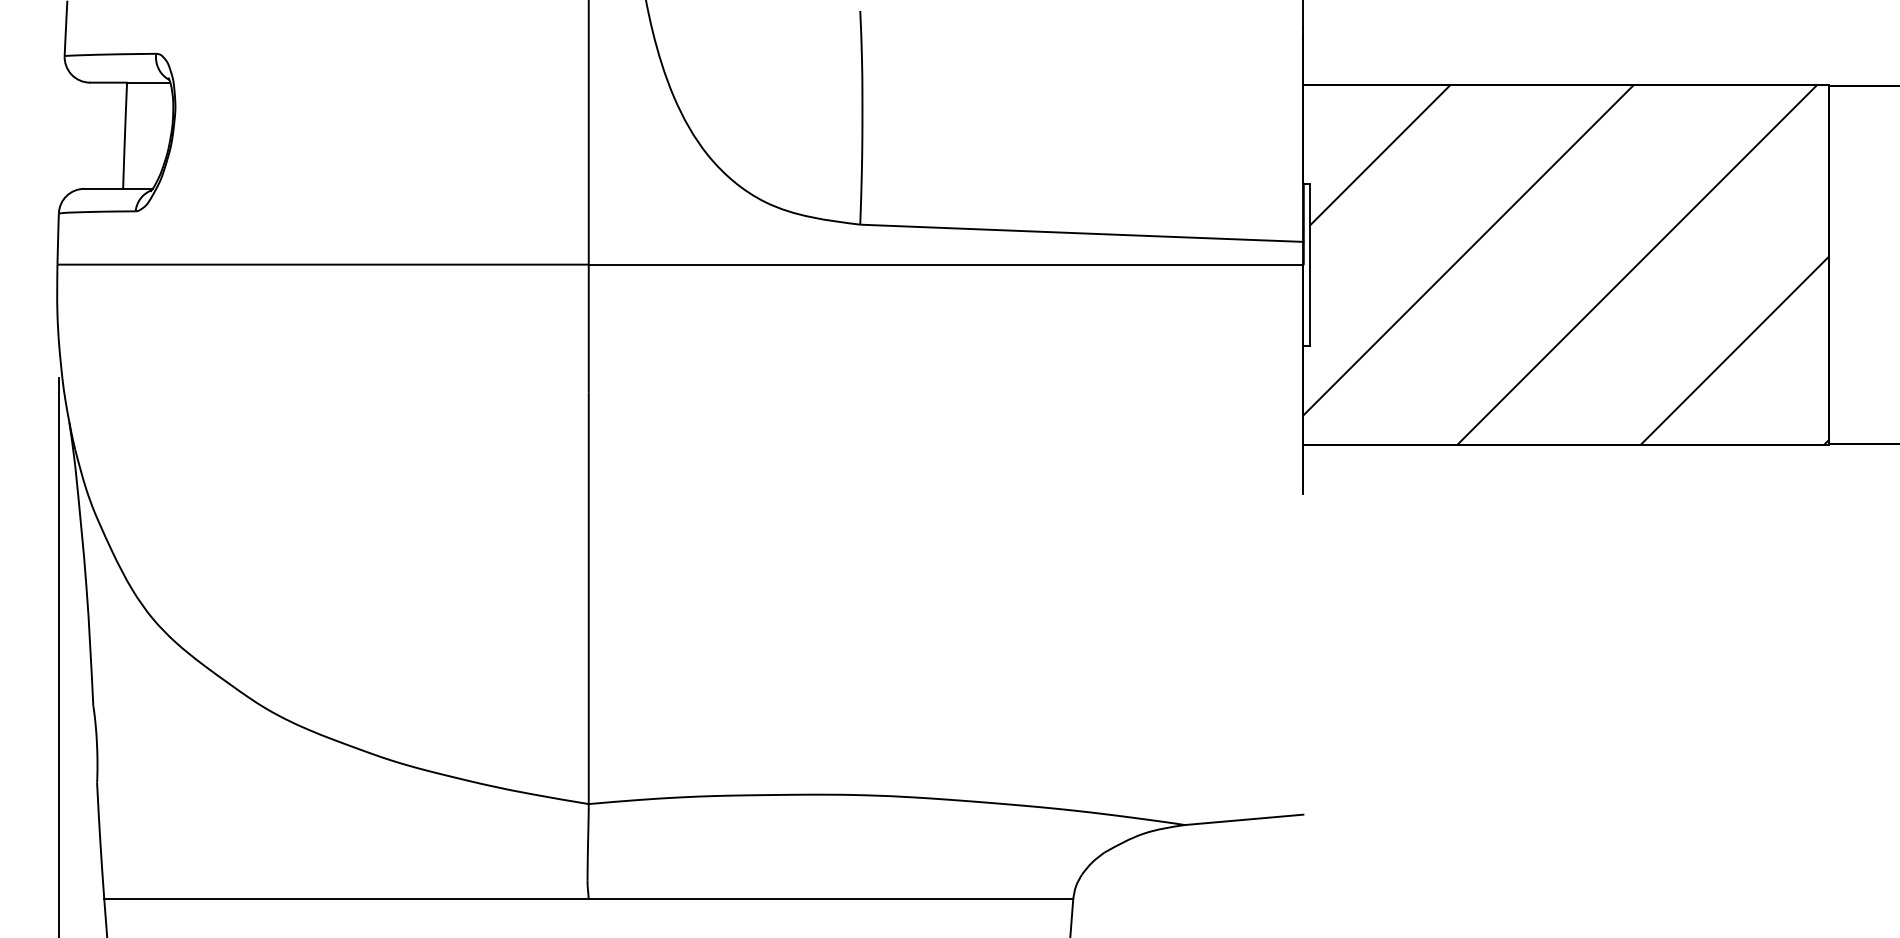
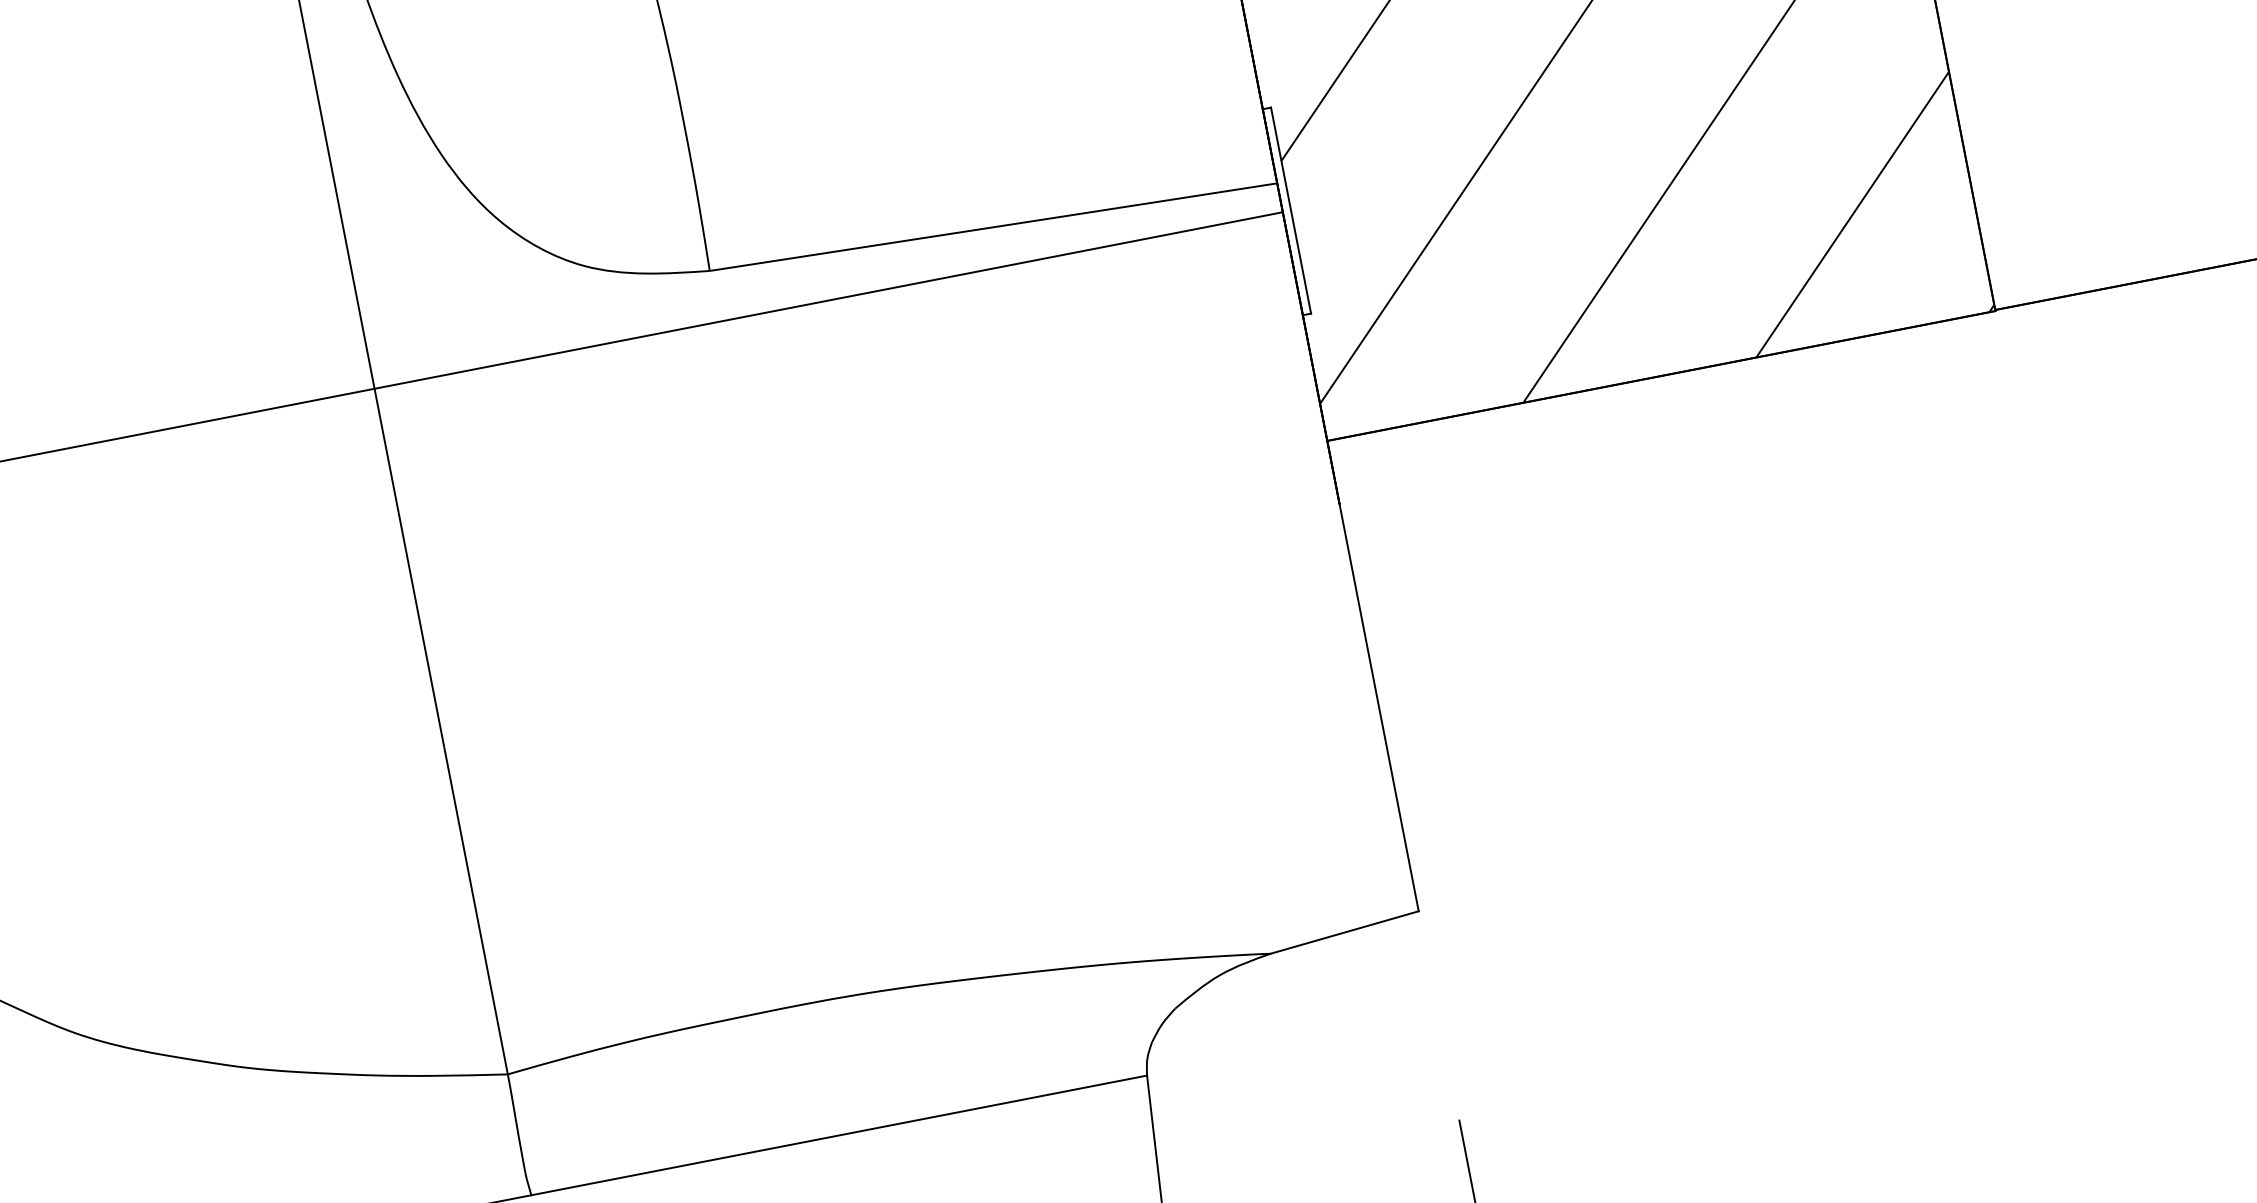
line: (1303, 654) -> (1379, 707), added

